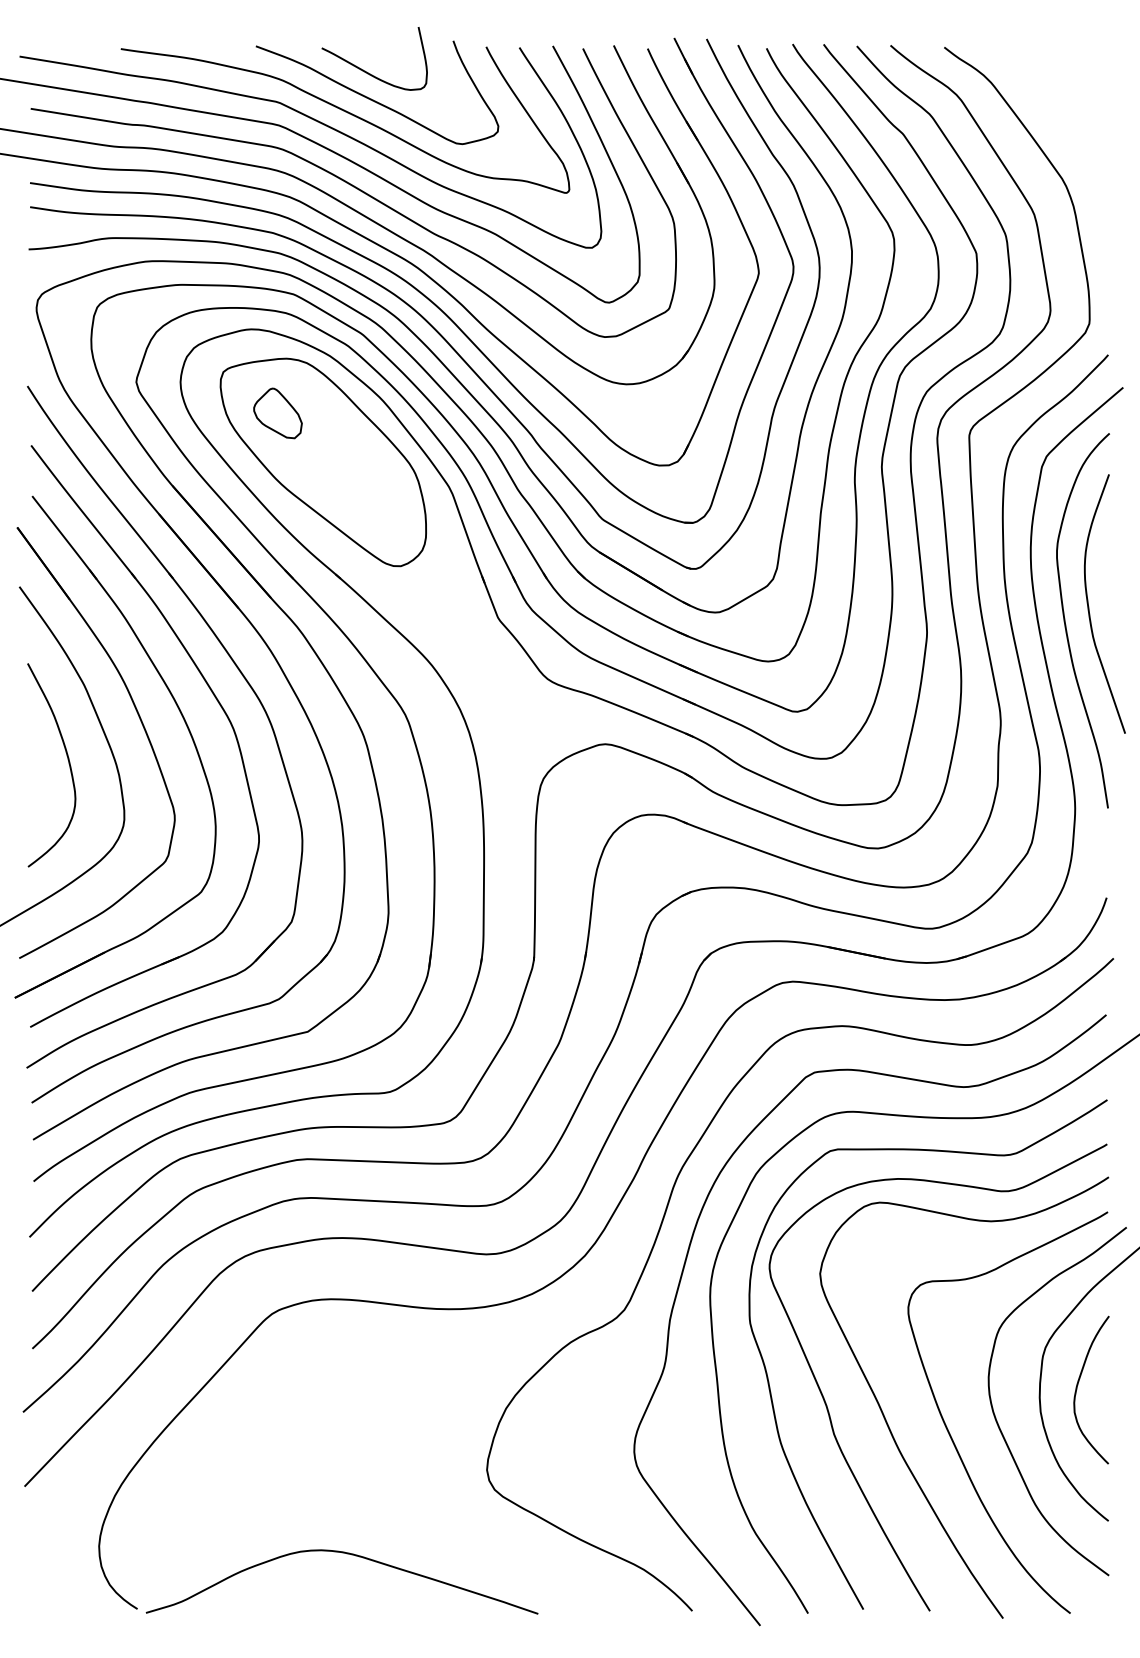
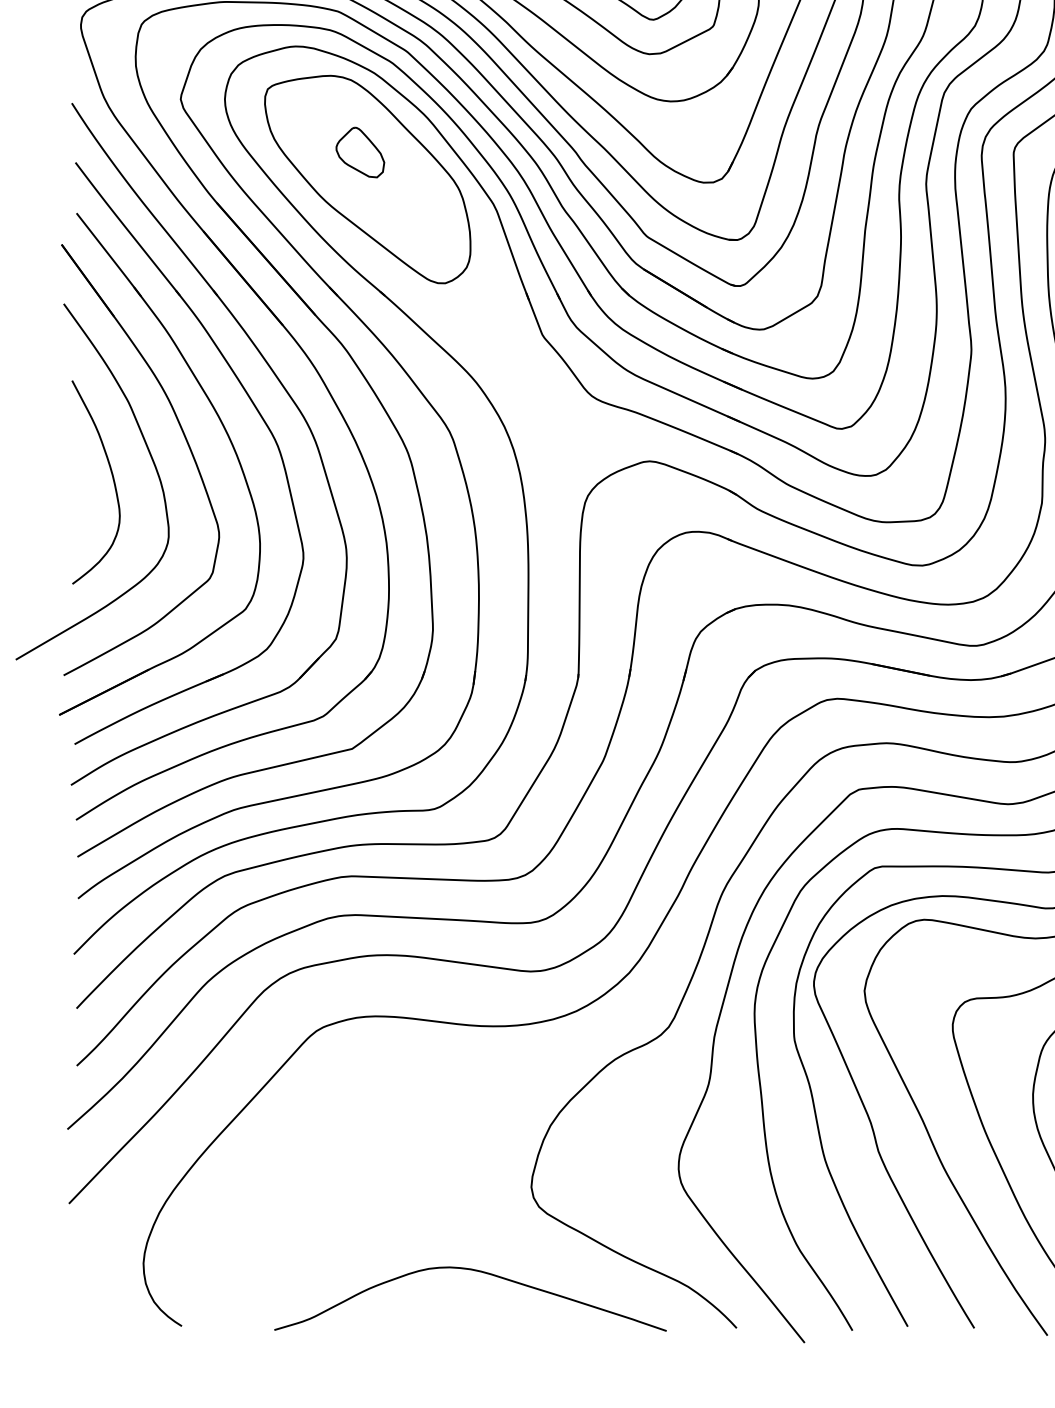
part: (277, 413) -> (359, 152), moved
curve: (347, 1554) -> (475, 1271), moved

